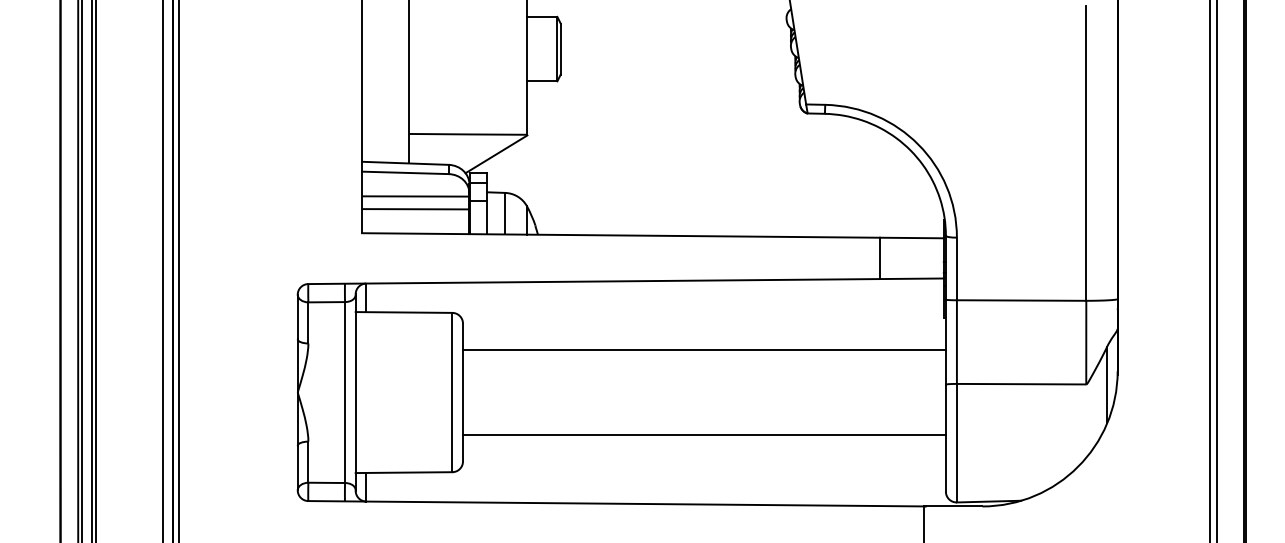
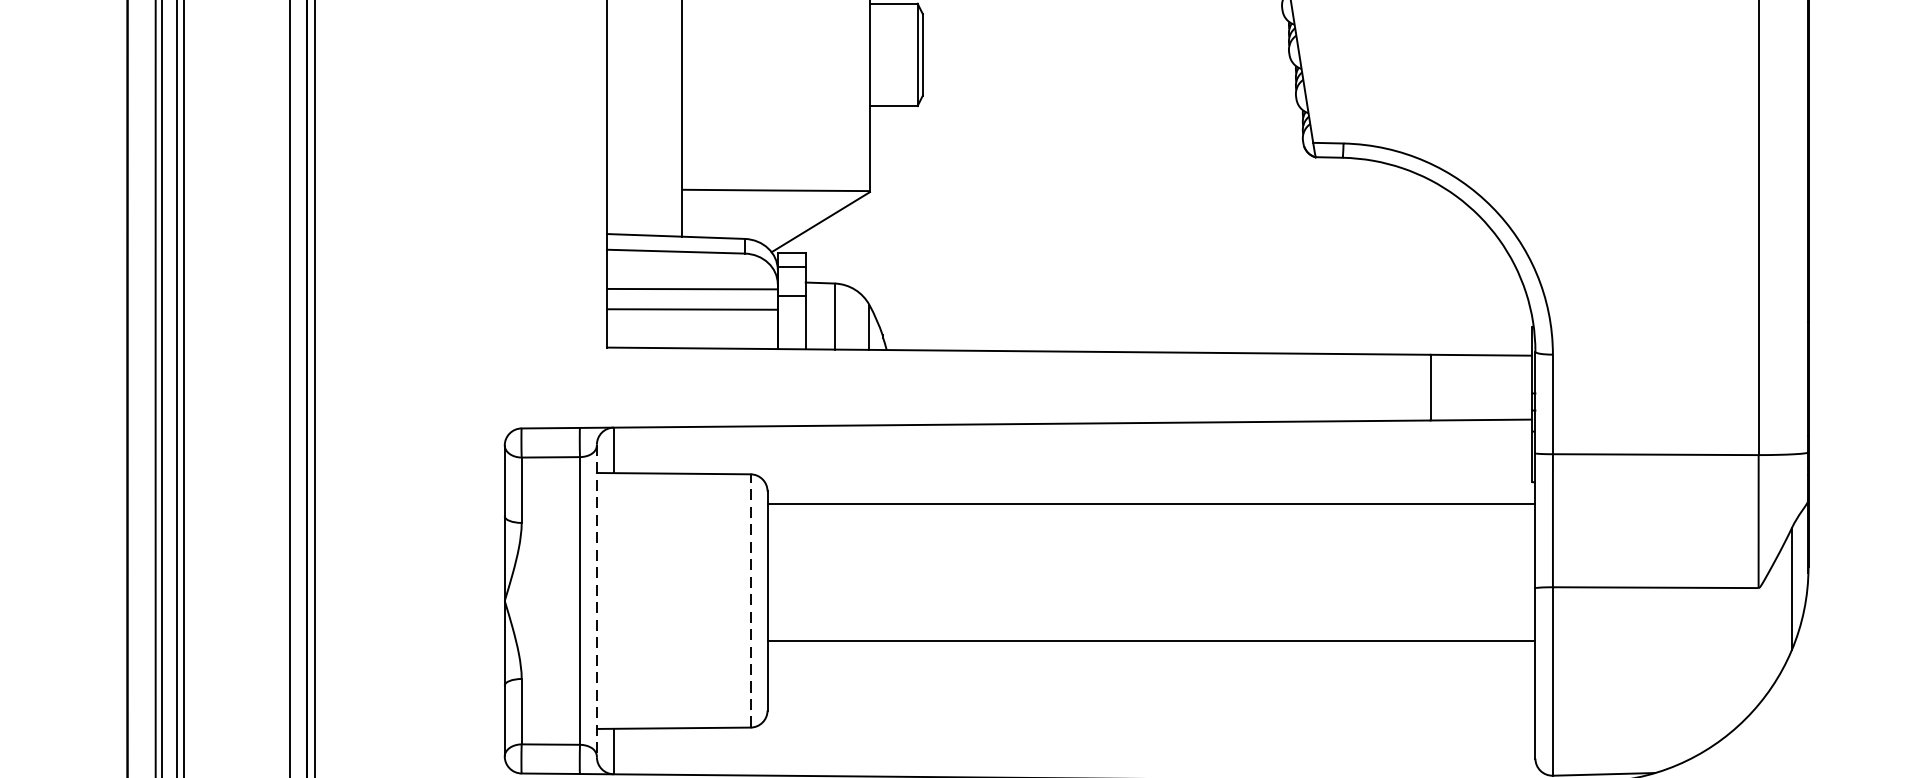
line: (704, 349) -> (1151, 503), moved
line: (452, 392) -> (750, 600), solid -> dashed
line: (355, 393) -> (596, 602), solid -> dashed
line: (704, 435) -> (1151, 640), moved

